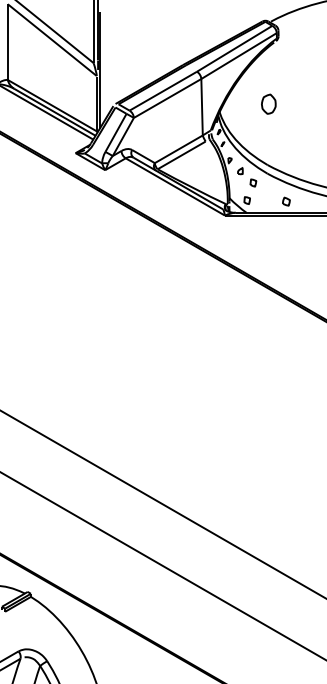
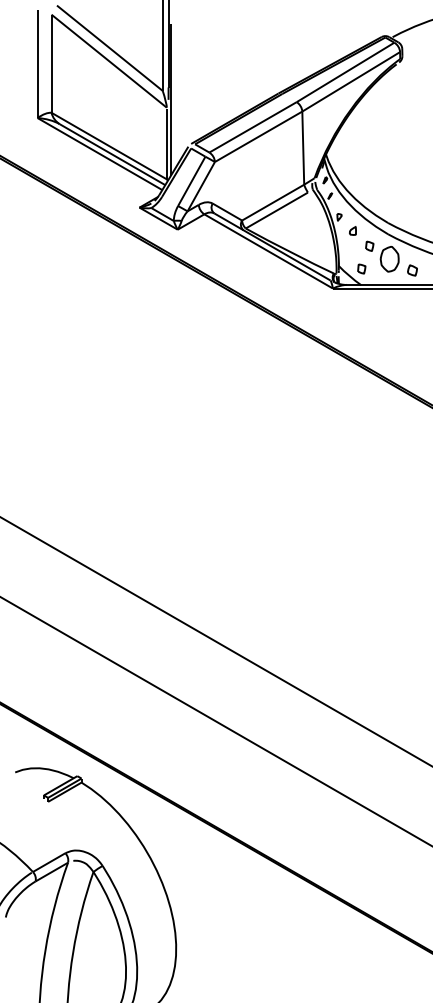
part: (268, 104) -> (389, 259), moved

